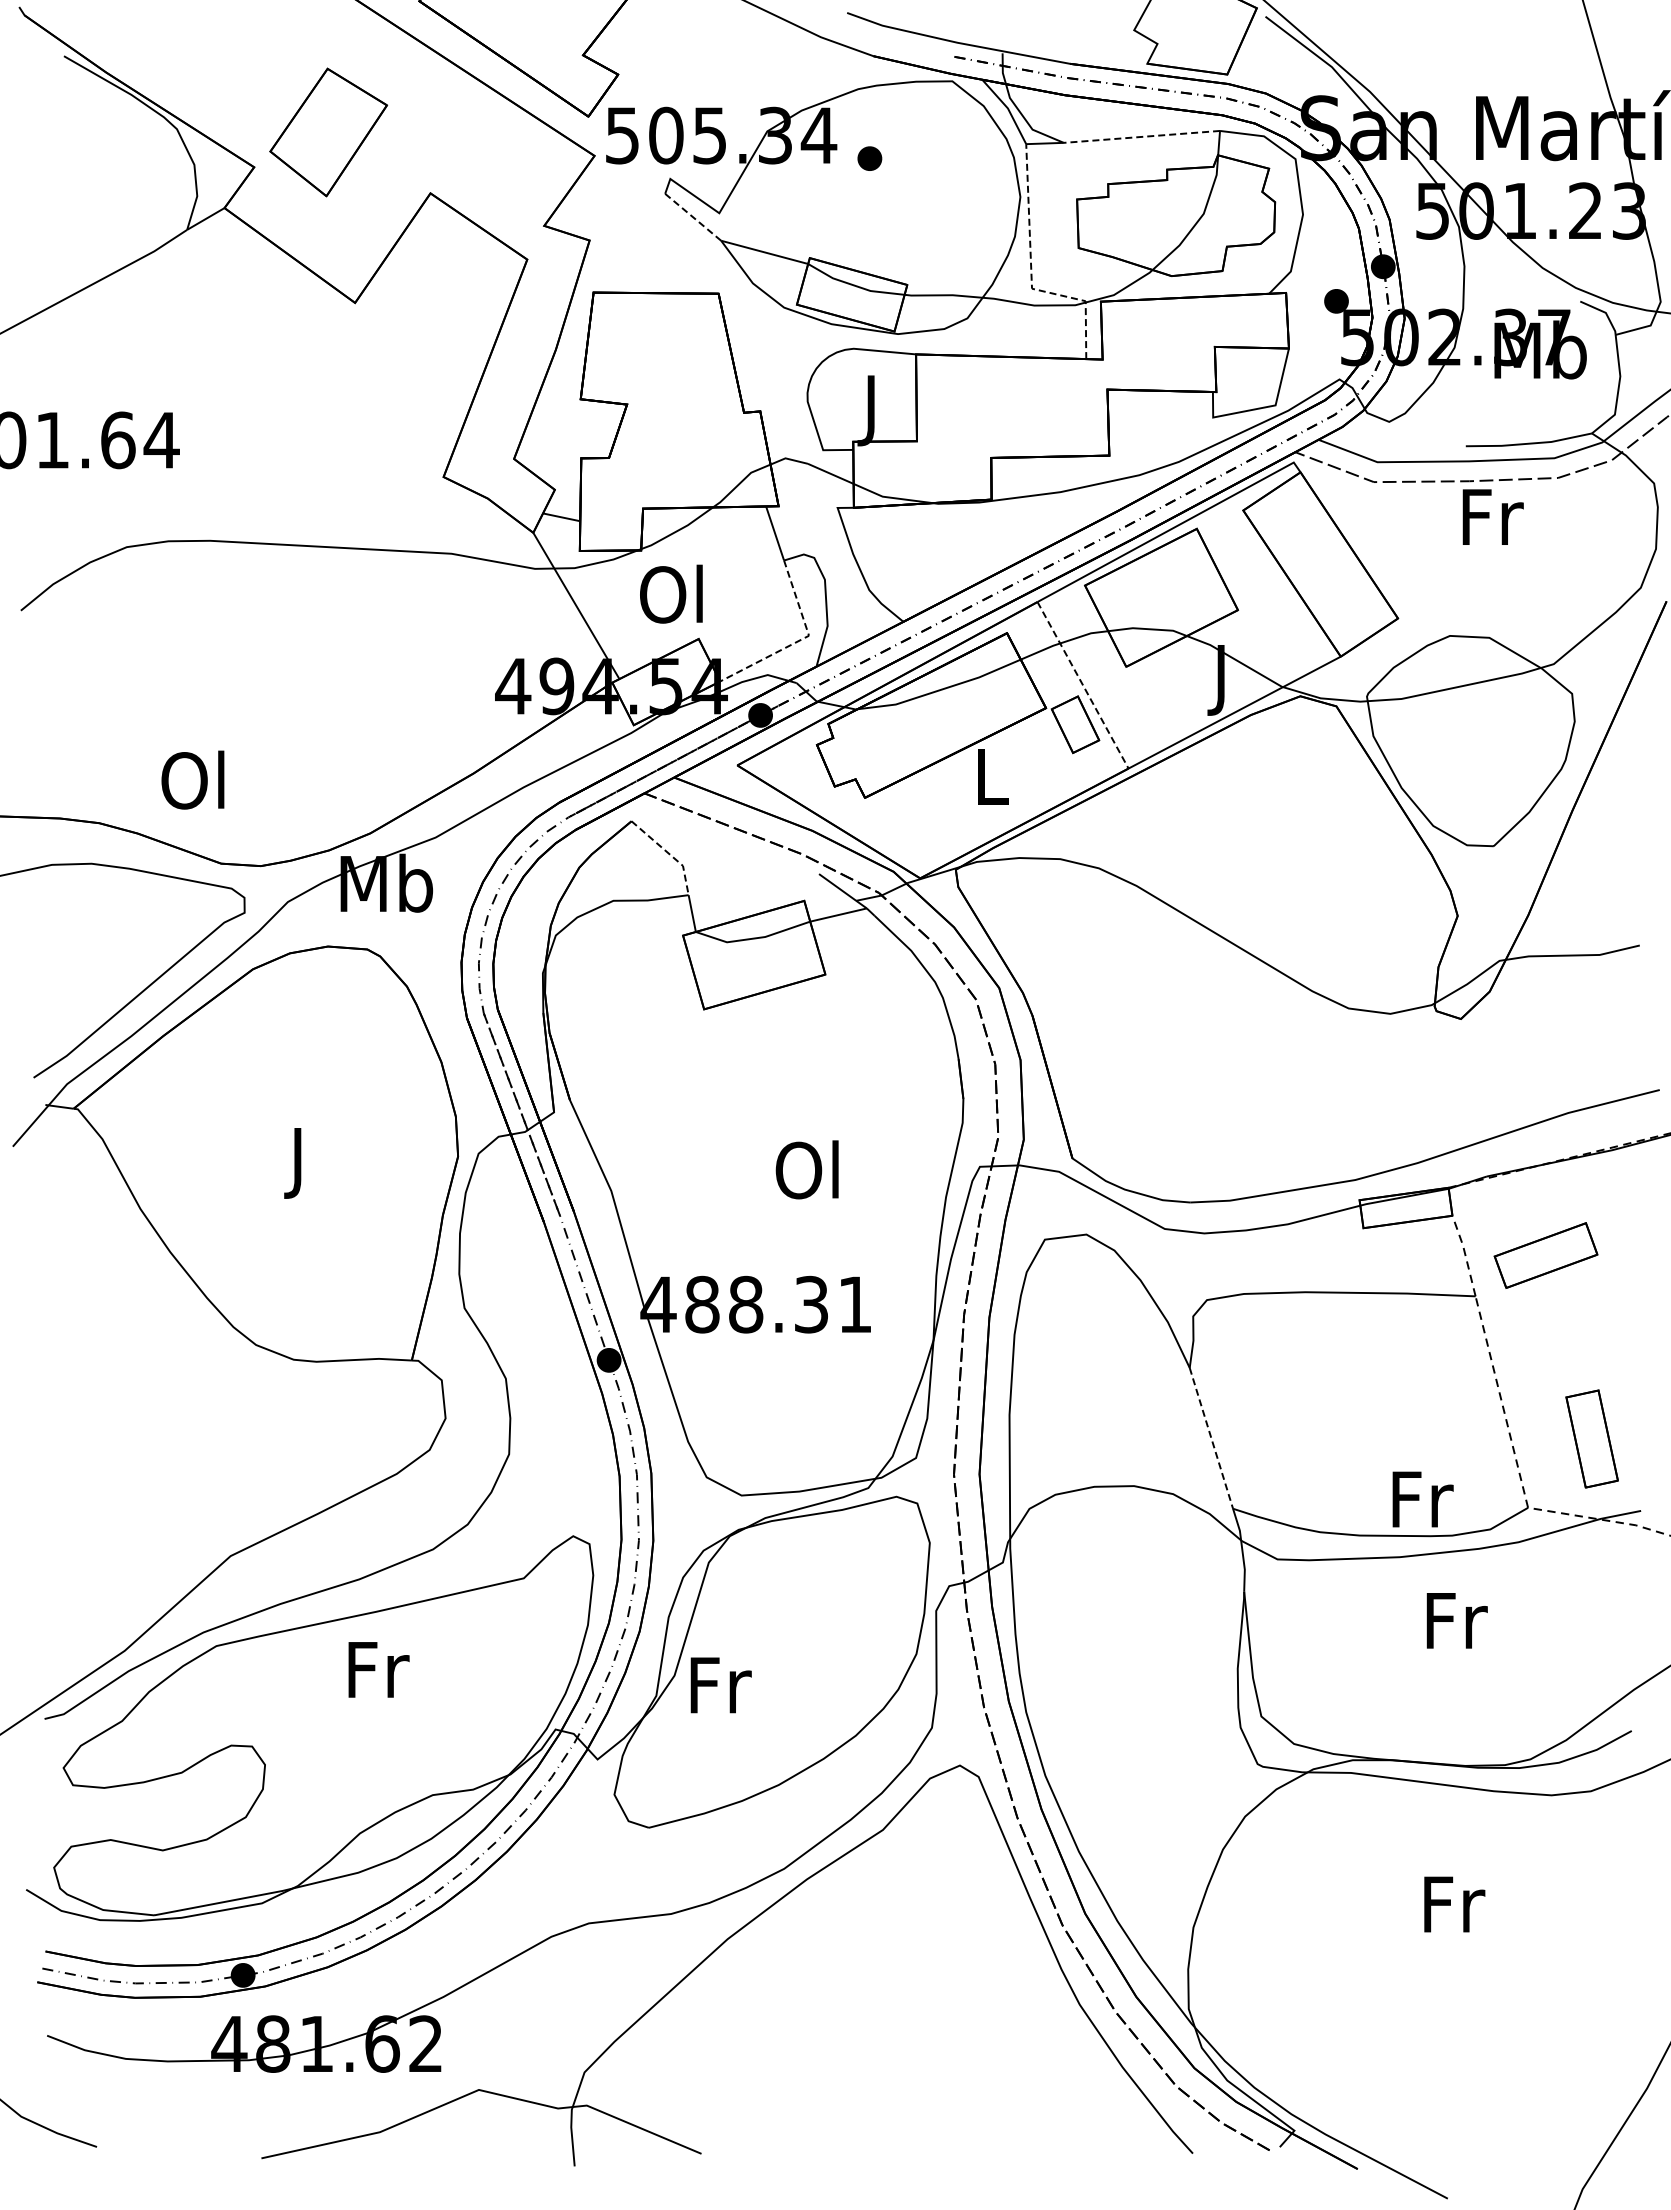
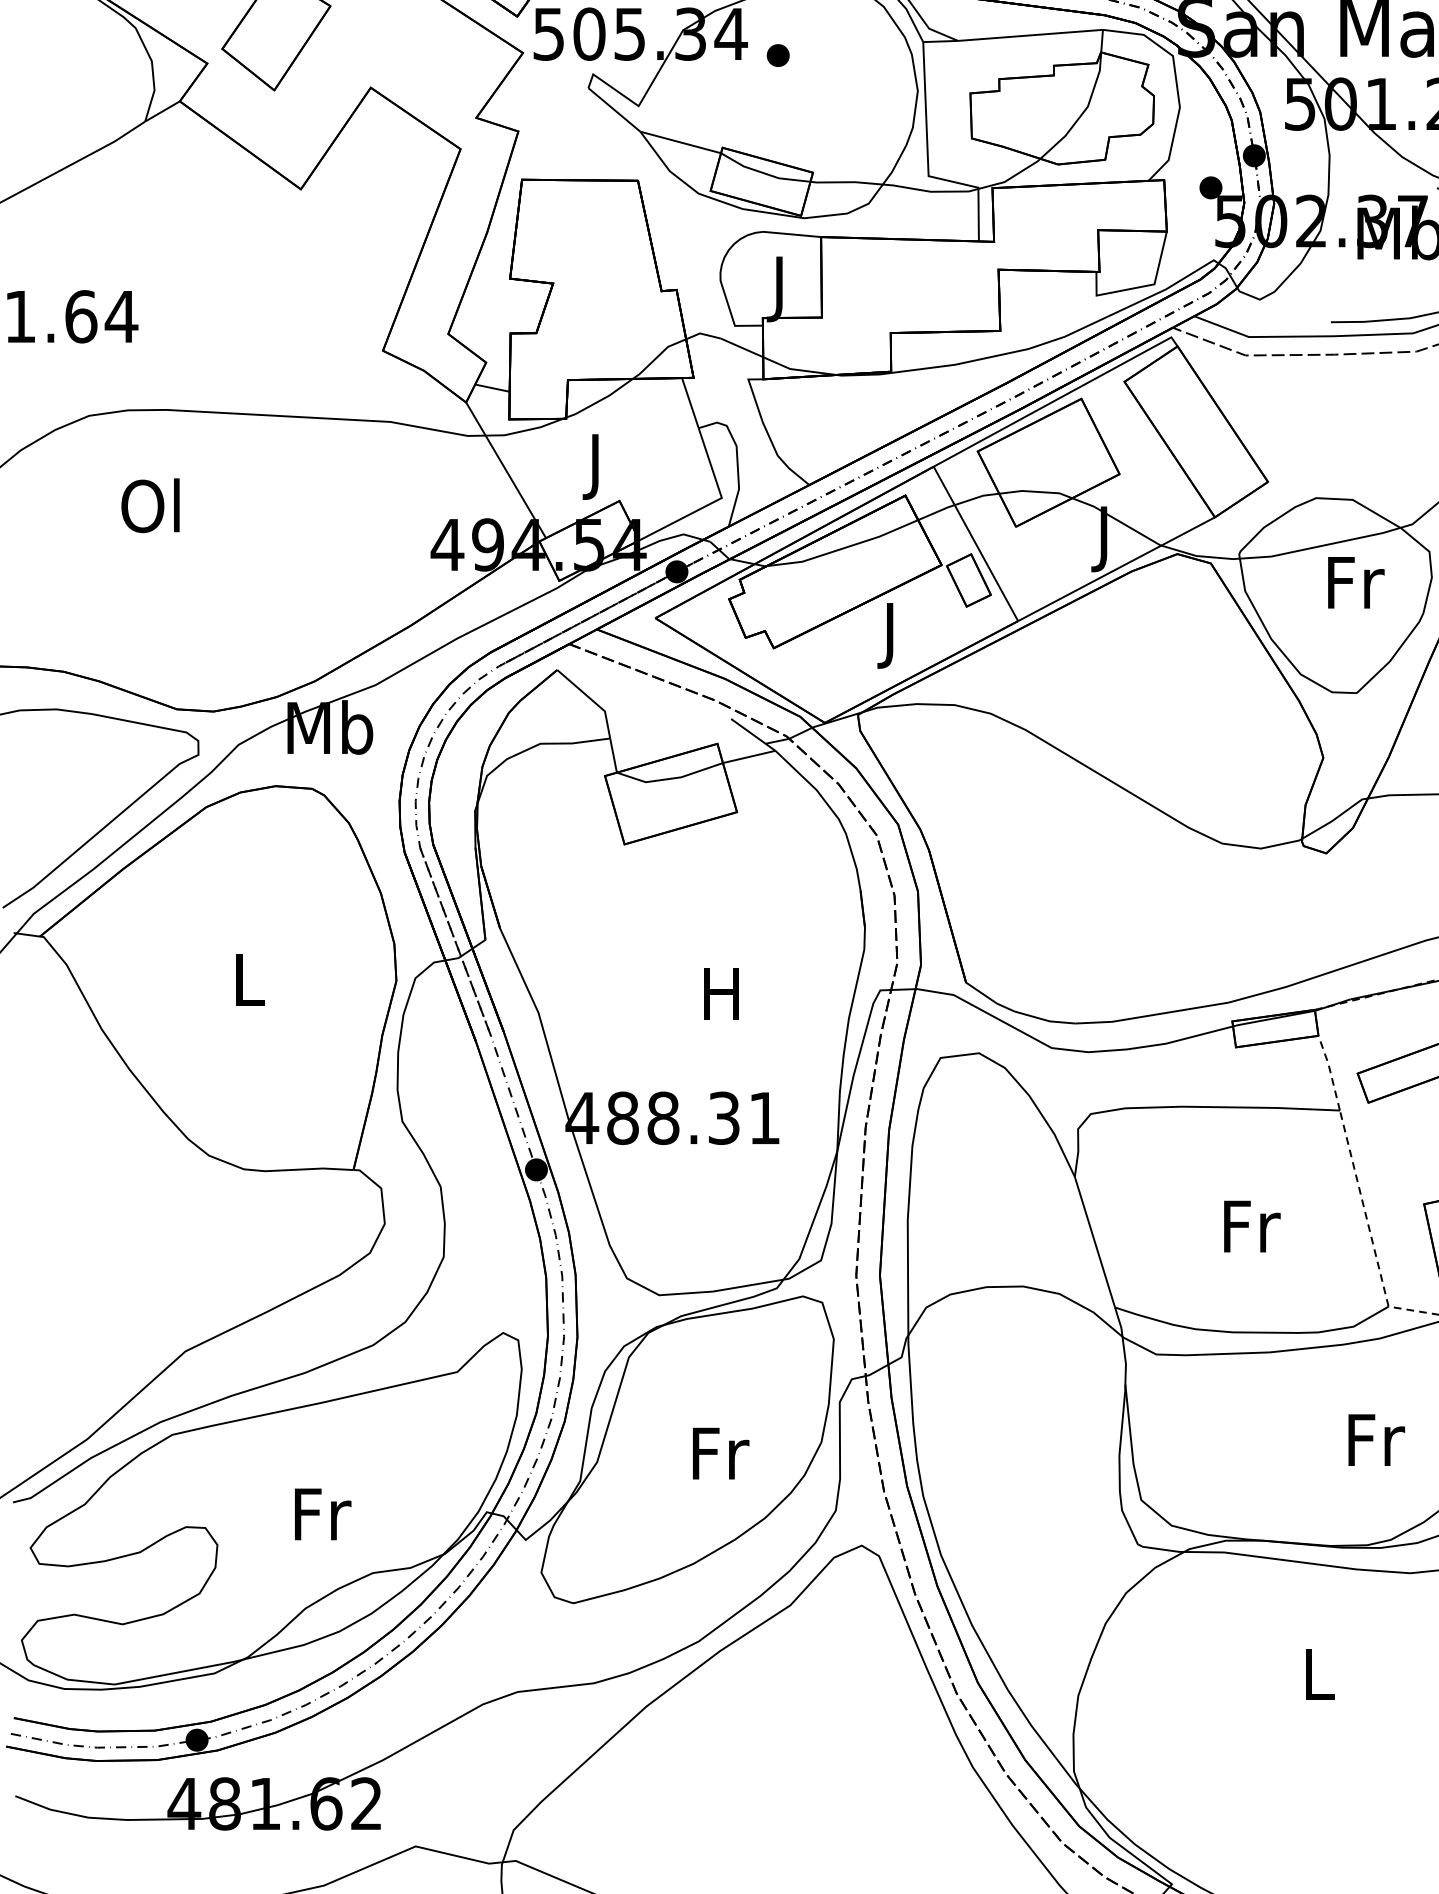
line: (1141, 136) -> (1030, 35), dashed -> solid
line: (693, 217) -> (614, 110), dashed -> solid
line: (1031, 273) -> (928, 162), dashed -> solid
text: (1492, 516) -> (1355, 582), moved
text: (671, 600) -> (594, 465), Ol -> J
line: (800, 640) -> (713, 502), dashed -> solid
line: (1083, 685) -> (976, 544), dashed -> solid
text: (192, 779) -> (150, 505), moved
text: (992, 784) -> (891, 635), L -> J
line: (668, 853) -> (591, 699), dashed -> solid
text: (300, 1163) -> (250, 987), J -> L
text: (806, 1169) -> (719, 992), Ol -> H
line: (1211, 1438) -> (1095, 1242), dashed -> solid
text: (1422, 1499) -> (1251, 1226), moved
text: (1456, 1620) -> (1376, 1439), moved
text: (378, 1669) -> (322, 1514), moved
text: (720, 1685) -> (720, 1453), moved
text: (1454, 1904) -> (1320, 1674), Fr -> L

